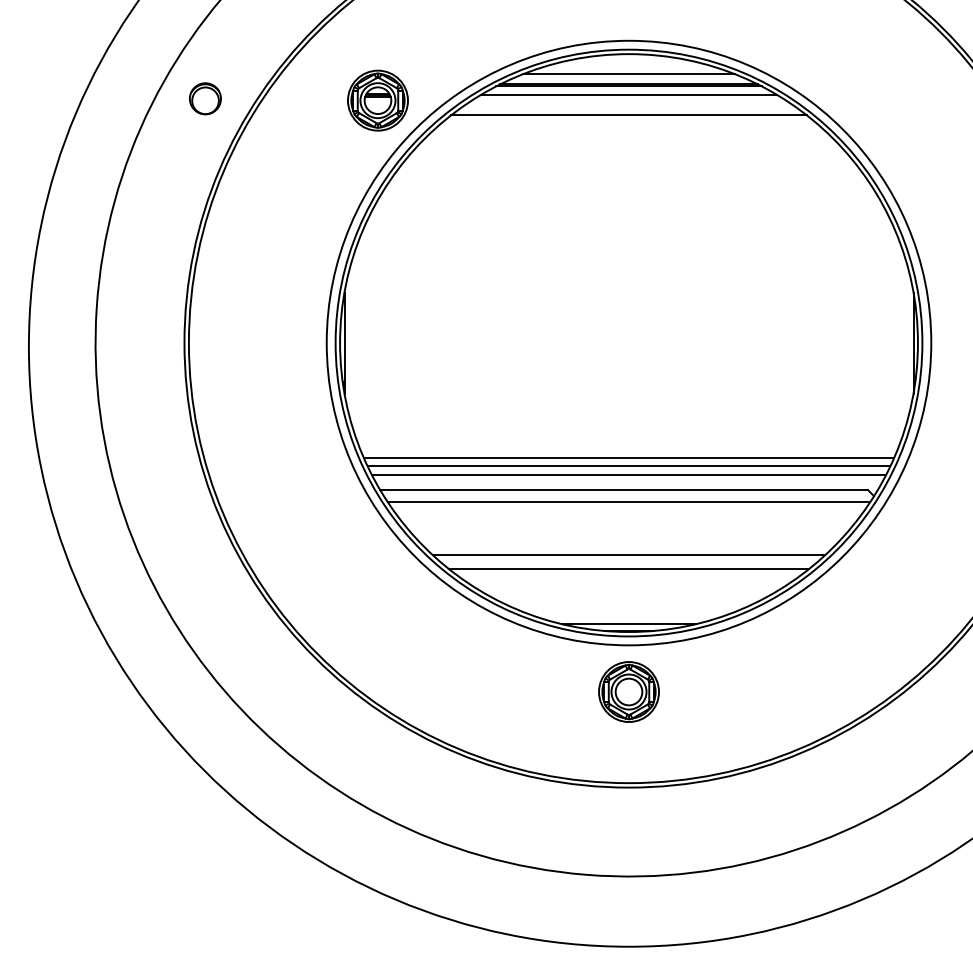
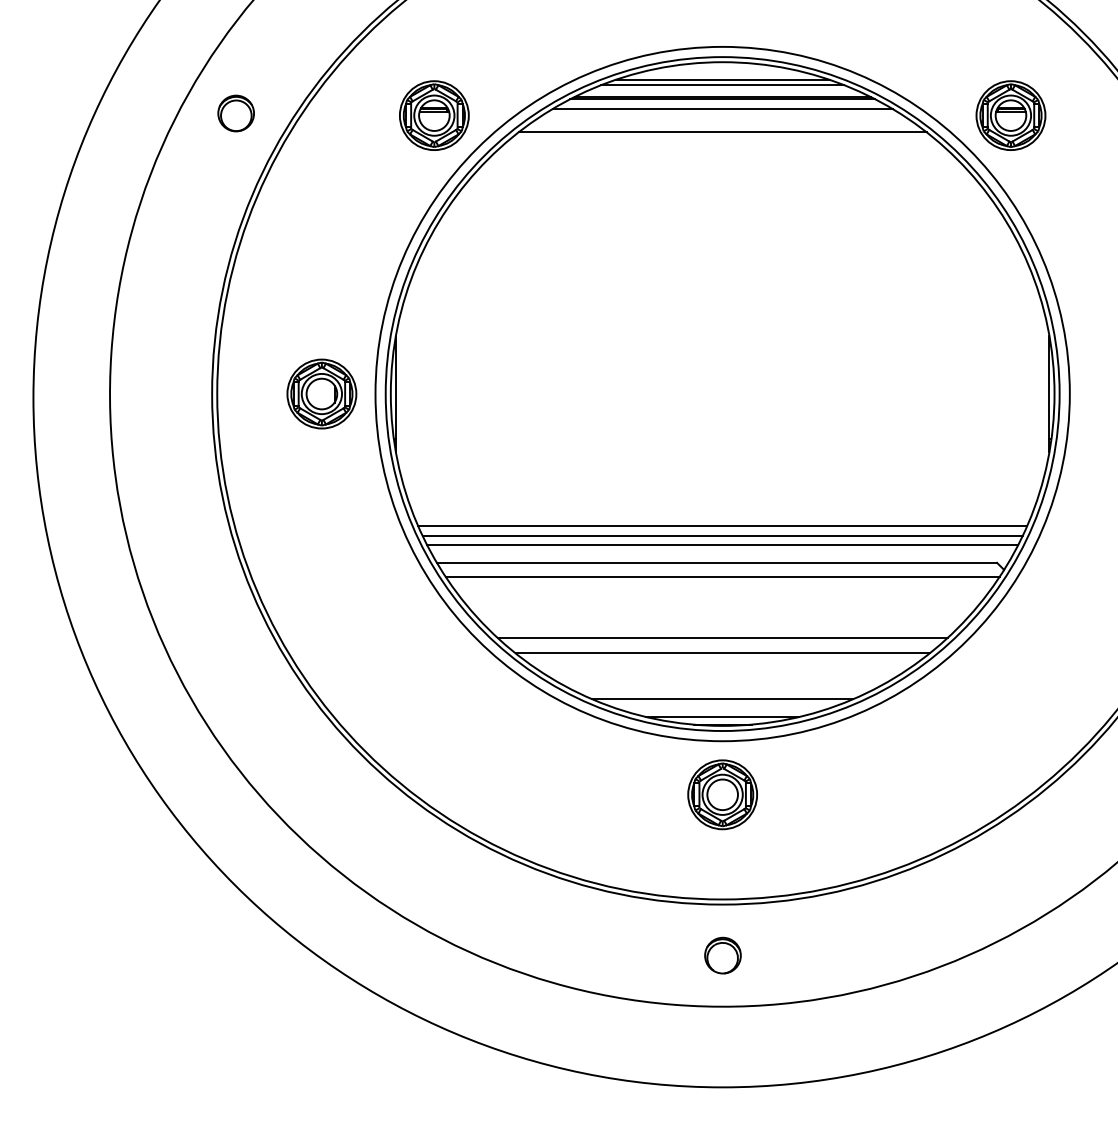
line: (628, 69) -> (722, 79), added
part: (879, 100) -> (1010, 115), added
part: (279, 342) -> (321, 393), added
line: (628, 609) -> (722, 699), added
part: (628, 831) -> (722, 955), added

